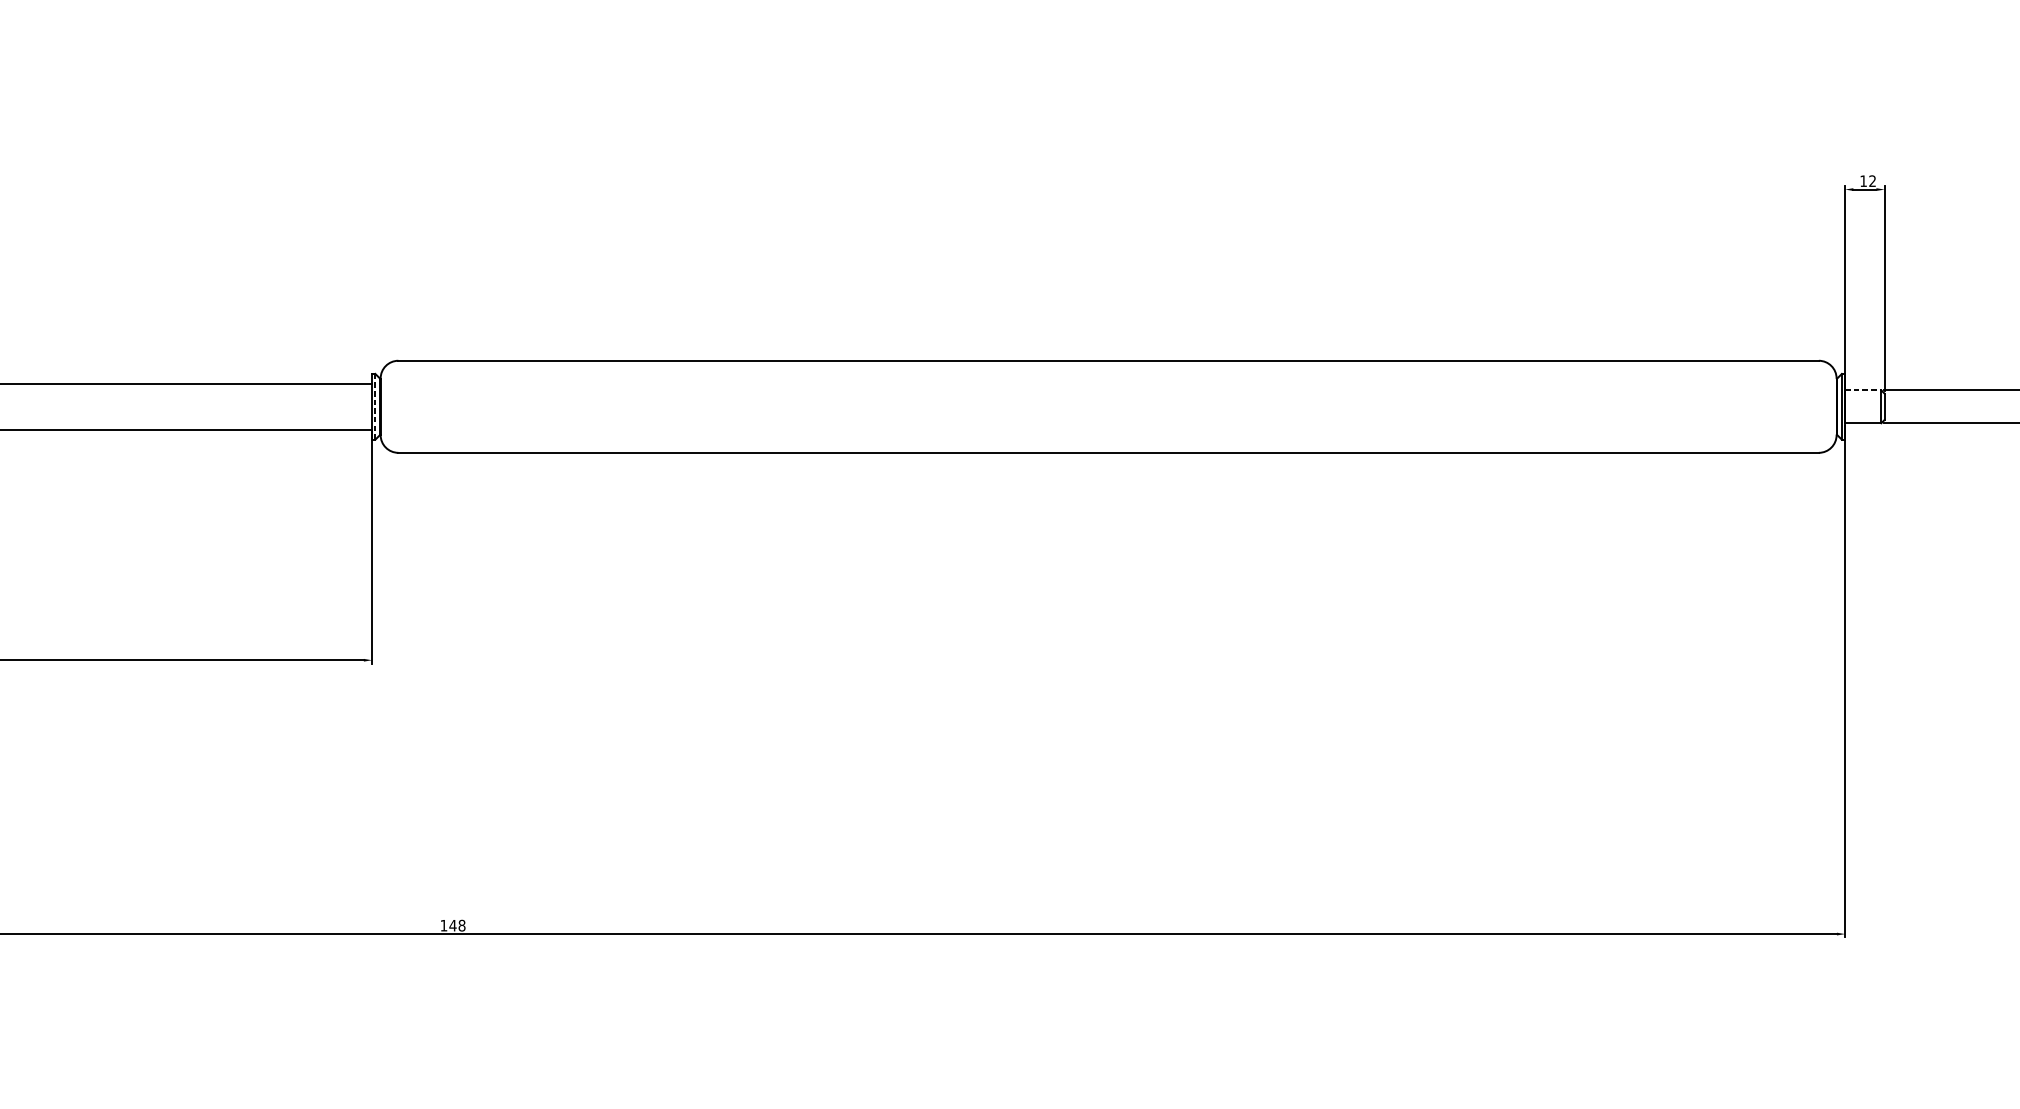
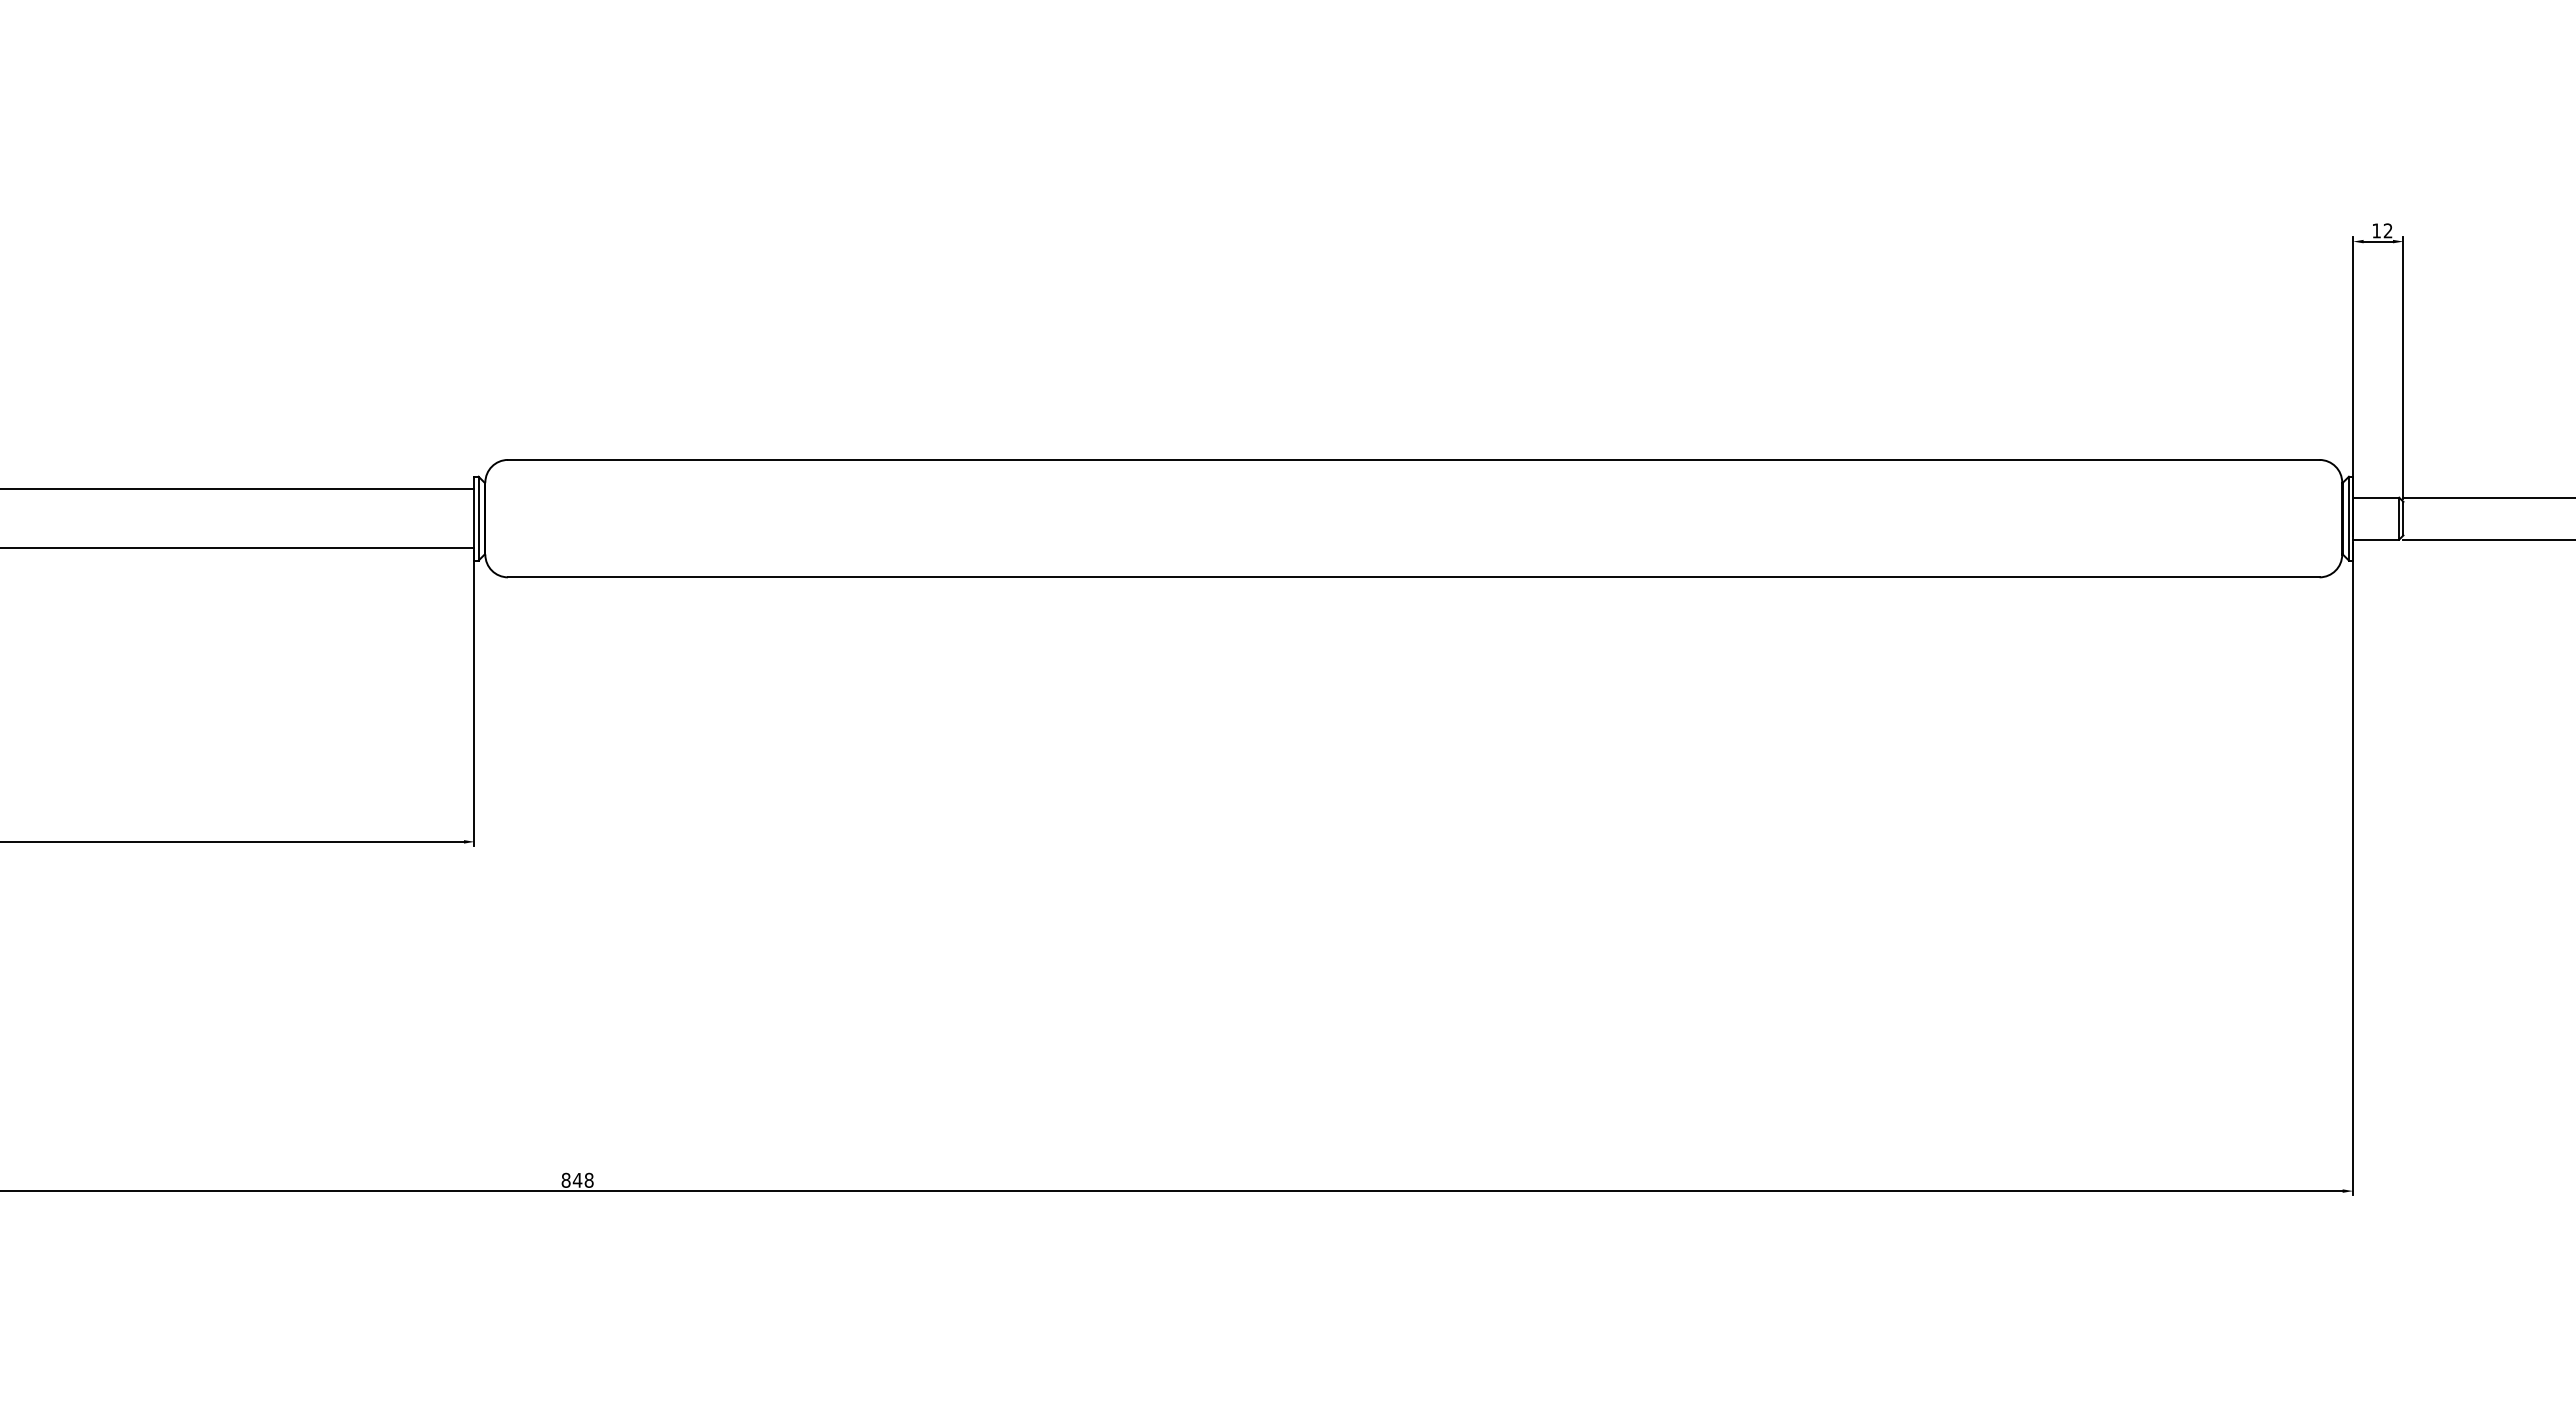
line: (1863, 390) -> (2376, 497), dashed -> solid
line: (375, 406) -> (478, 518), dashed -> solid
text: (443, 924) -> (565, 1179), 148 -> 848

